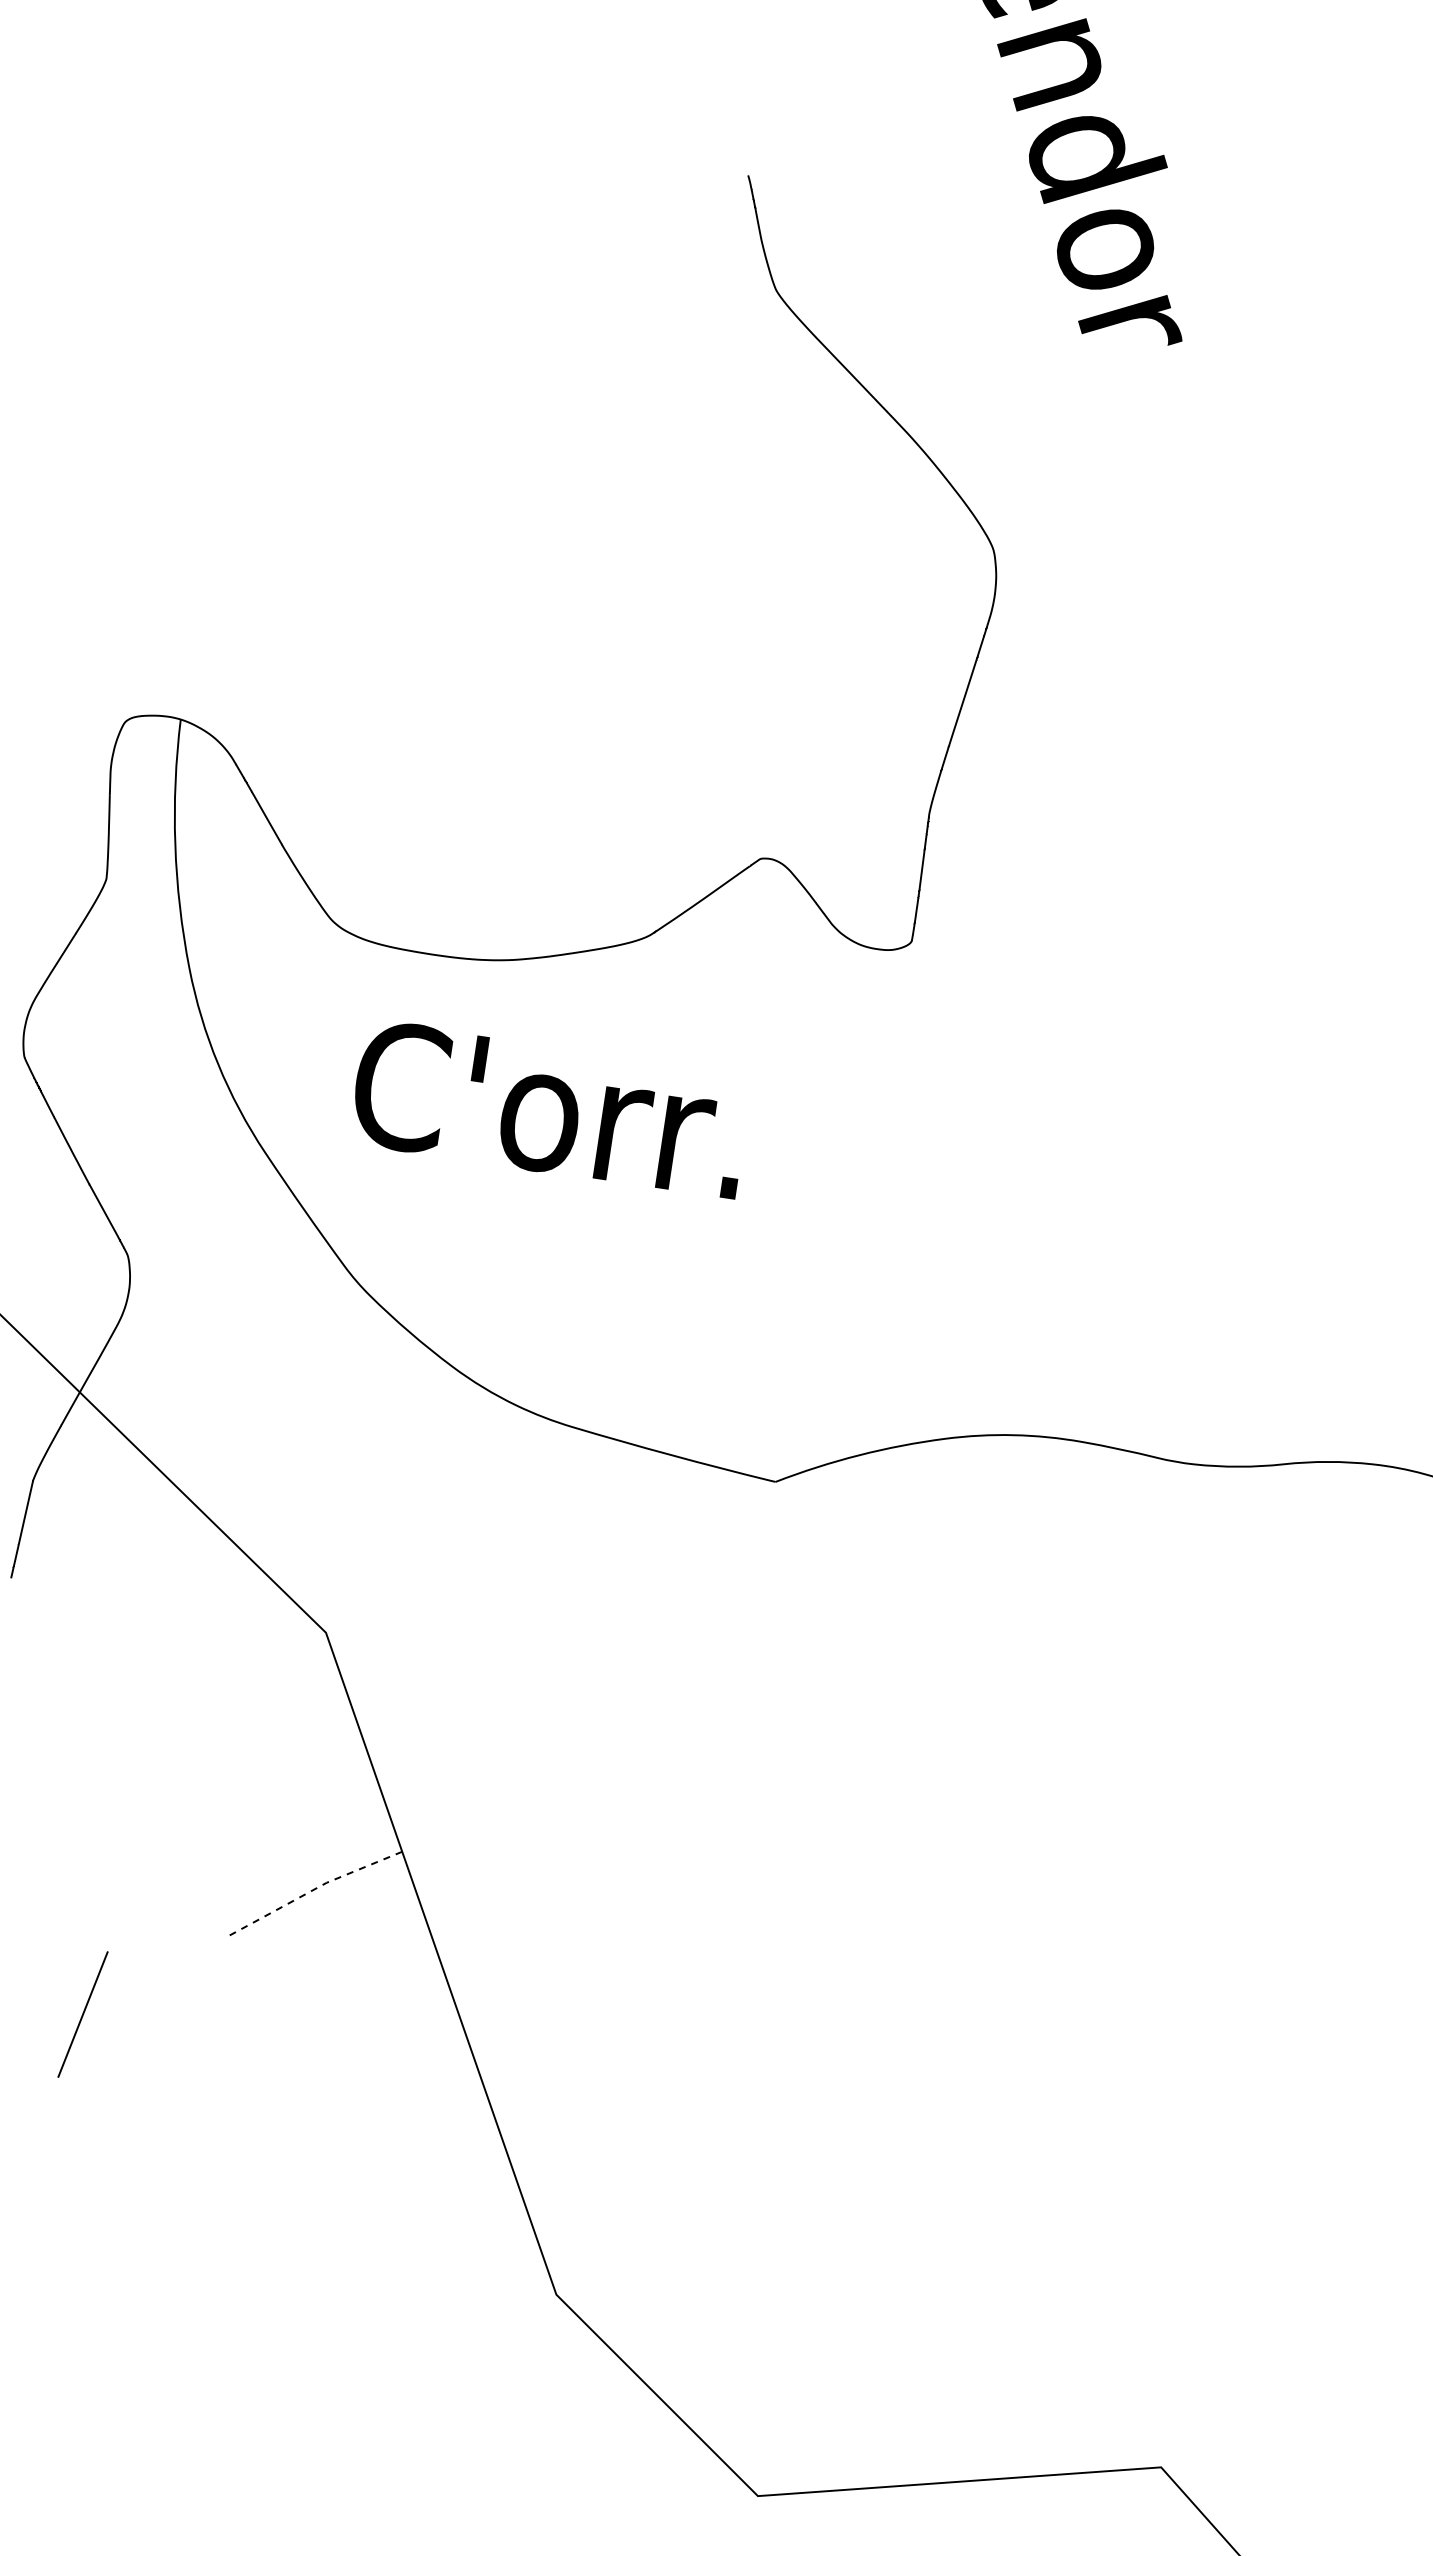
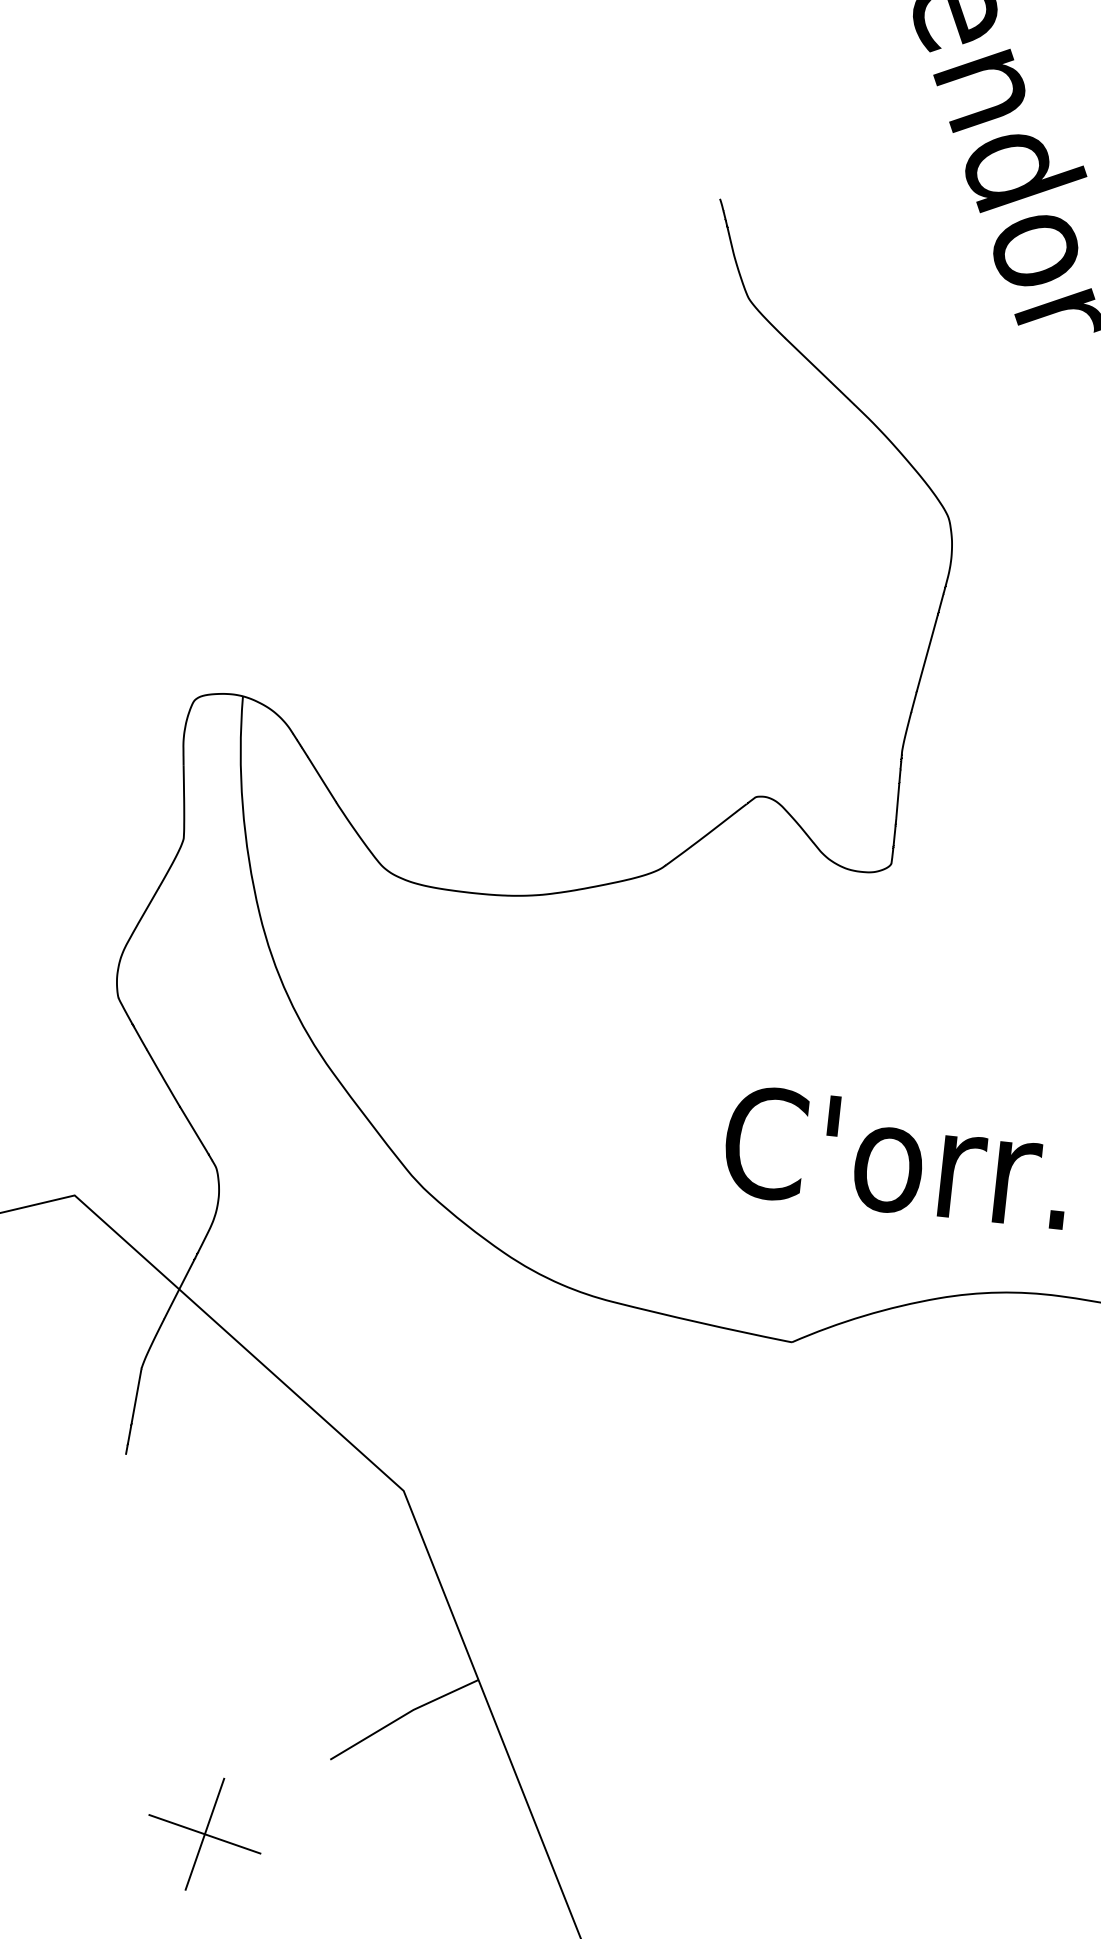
text: (546, 1111) -> (893, 1159), moved
line: (314, 1889) -> (403, 1716), dashed -> solid
line: (82, 2014) -> (204, 1834), added

